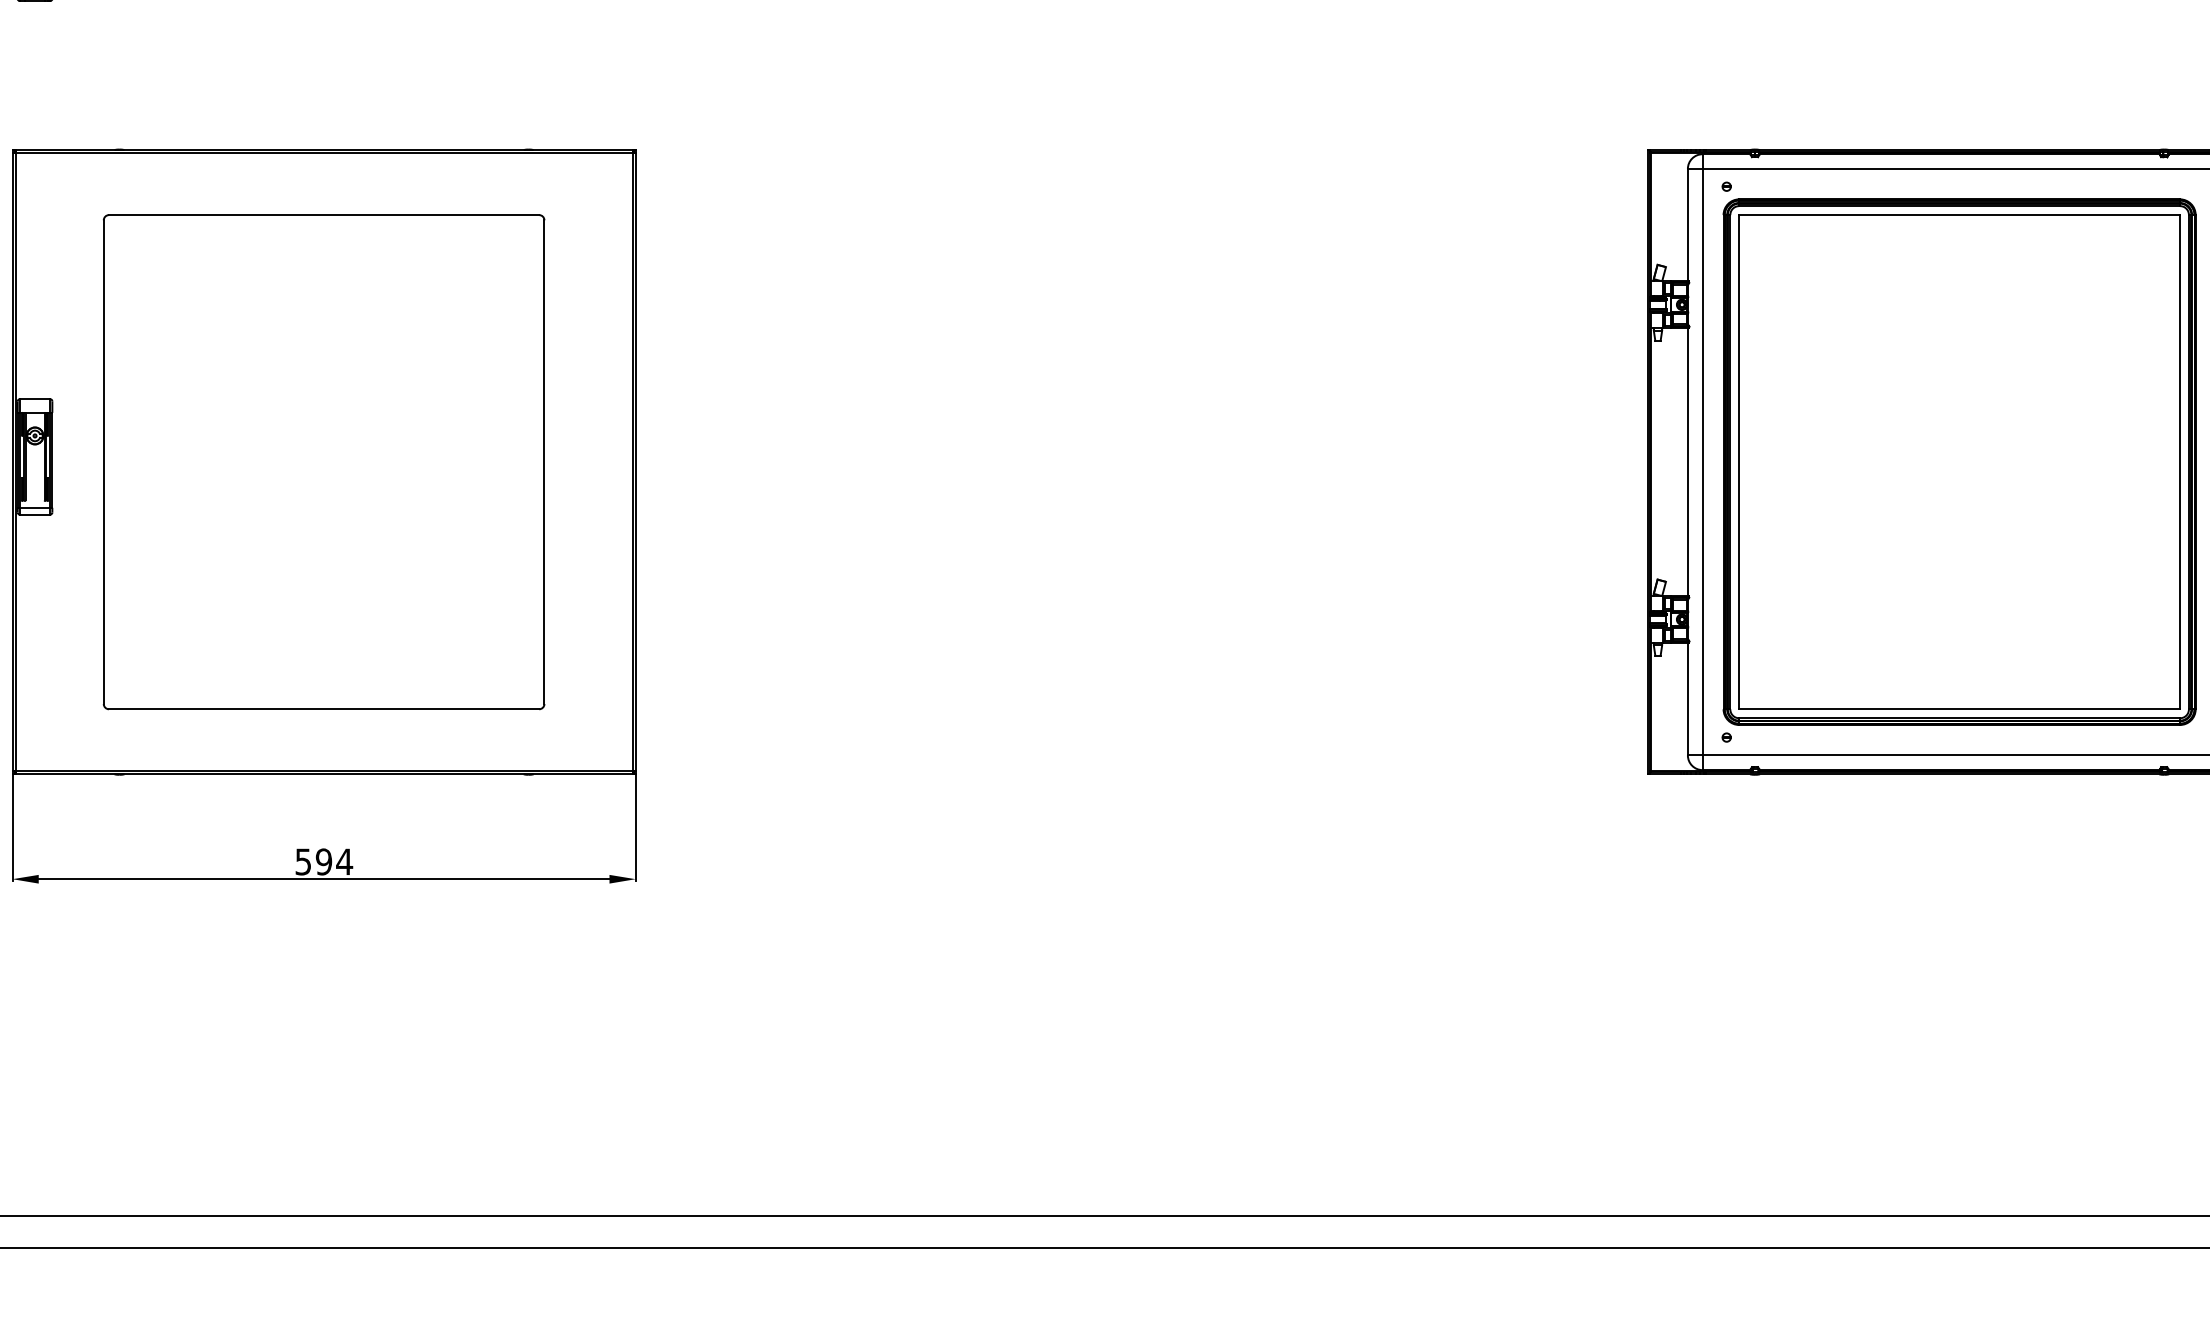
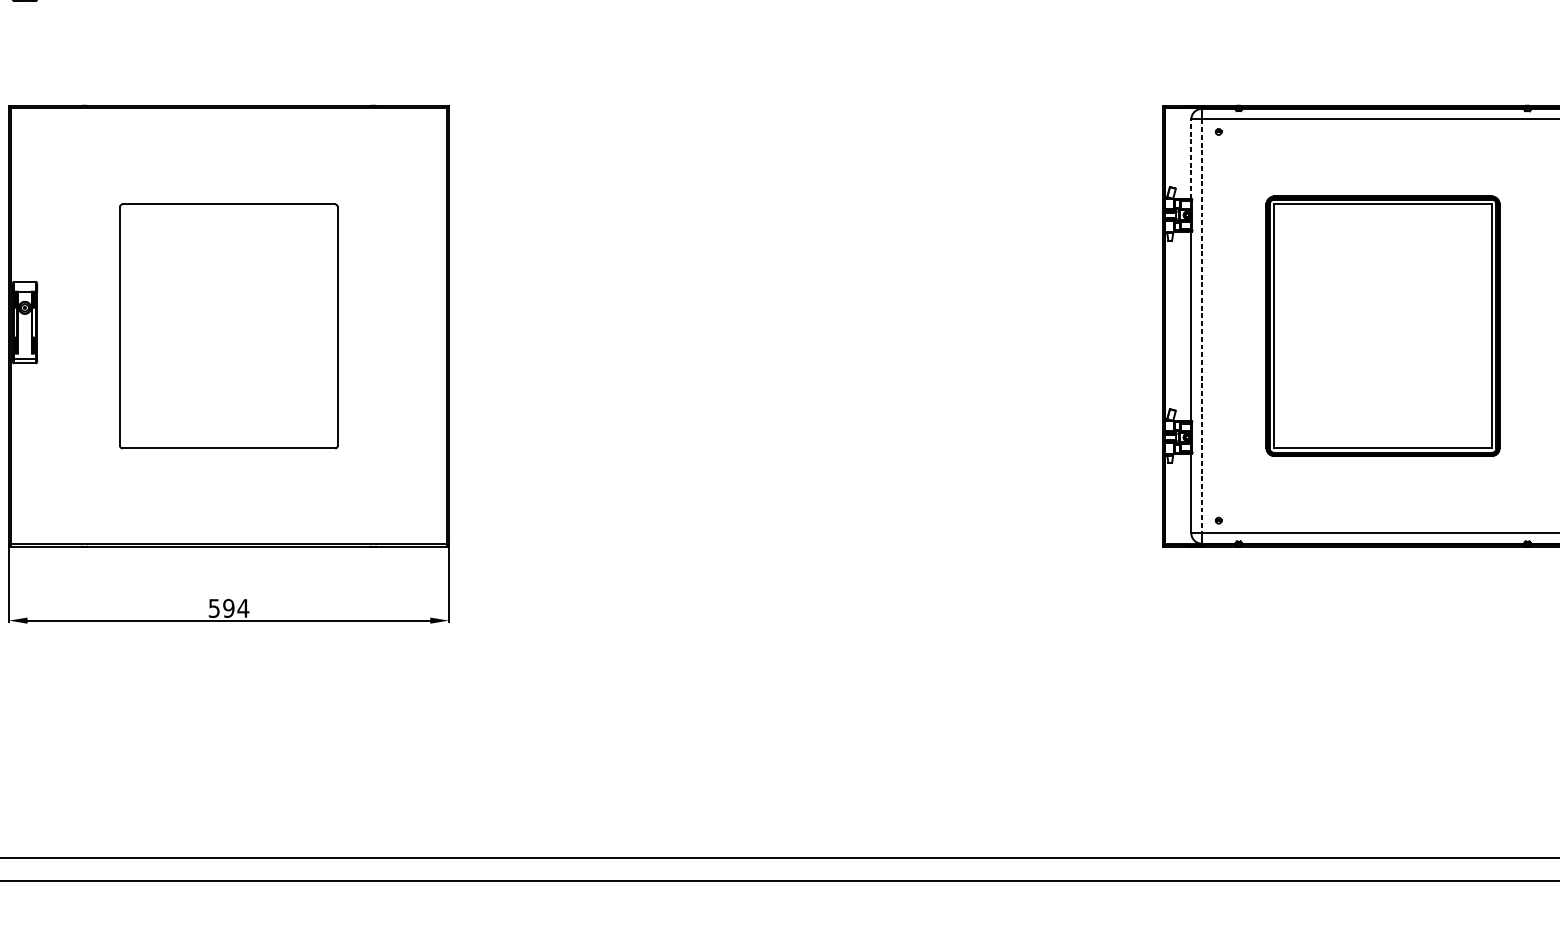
line: (1687, 224) -> (1191, 158), solid -> dashed
part: (1959, 461) -> (1383, 325), size x0.7
part: (323, 462) -> (228, 326), size x0.7
line: (1702, 462) -> (1201, 326), solid -> dashed

